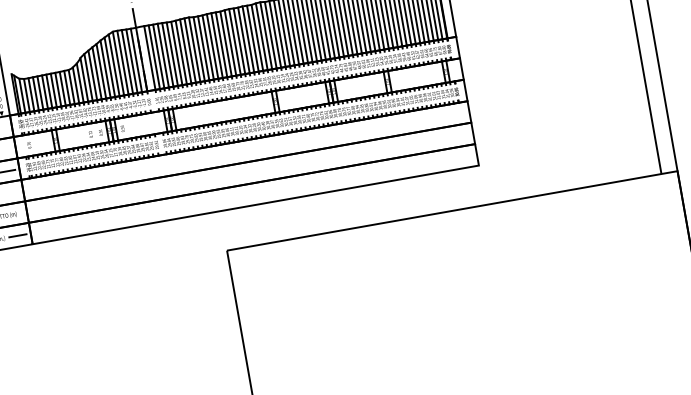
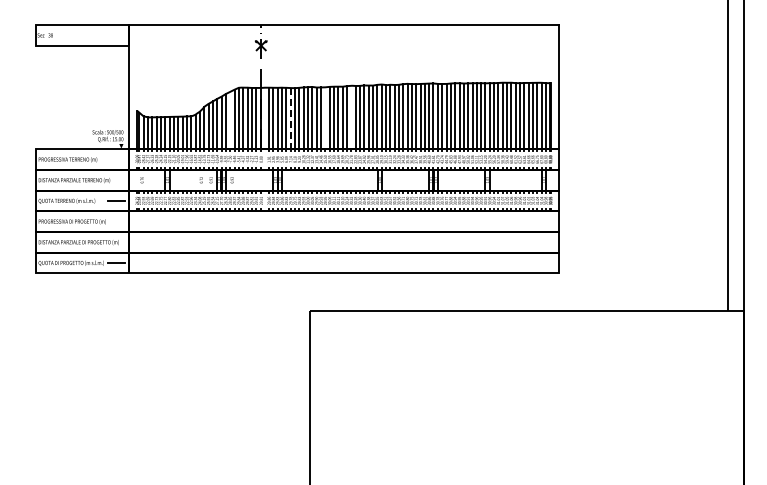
line: (235, 41) -> (351, 117), removed
line: (208, 47) -> (325, 118), removed
line: (172, 54) -> (290, 118), solid -> dashed
line: (110, 67) -> (230, 120), removed

